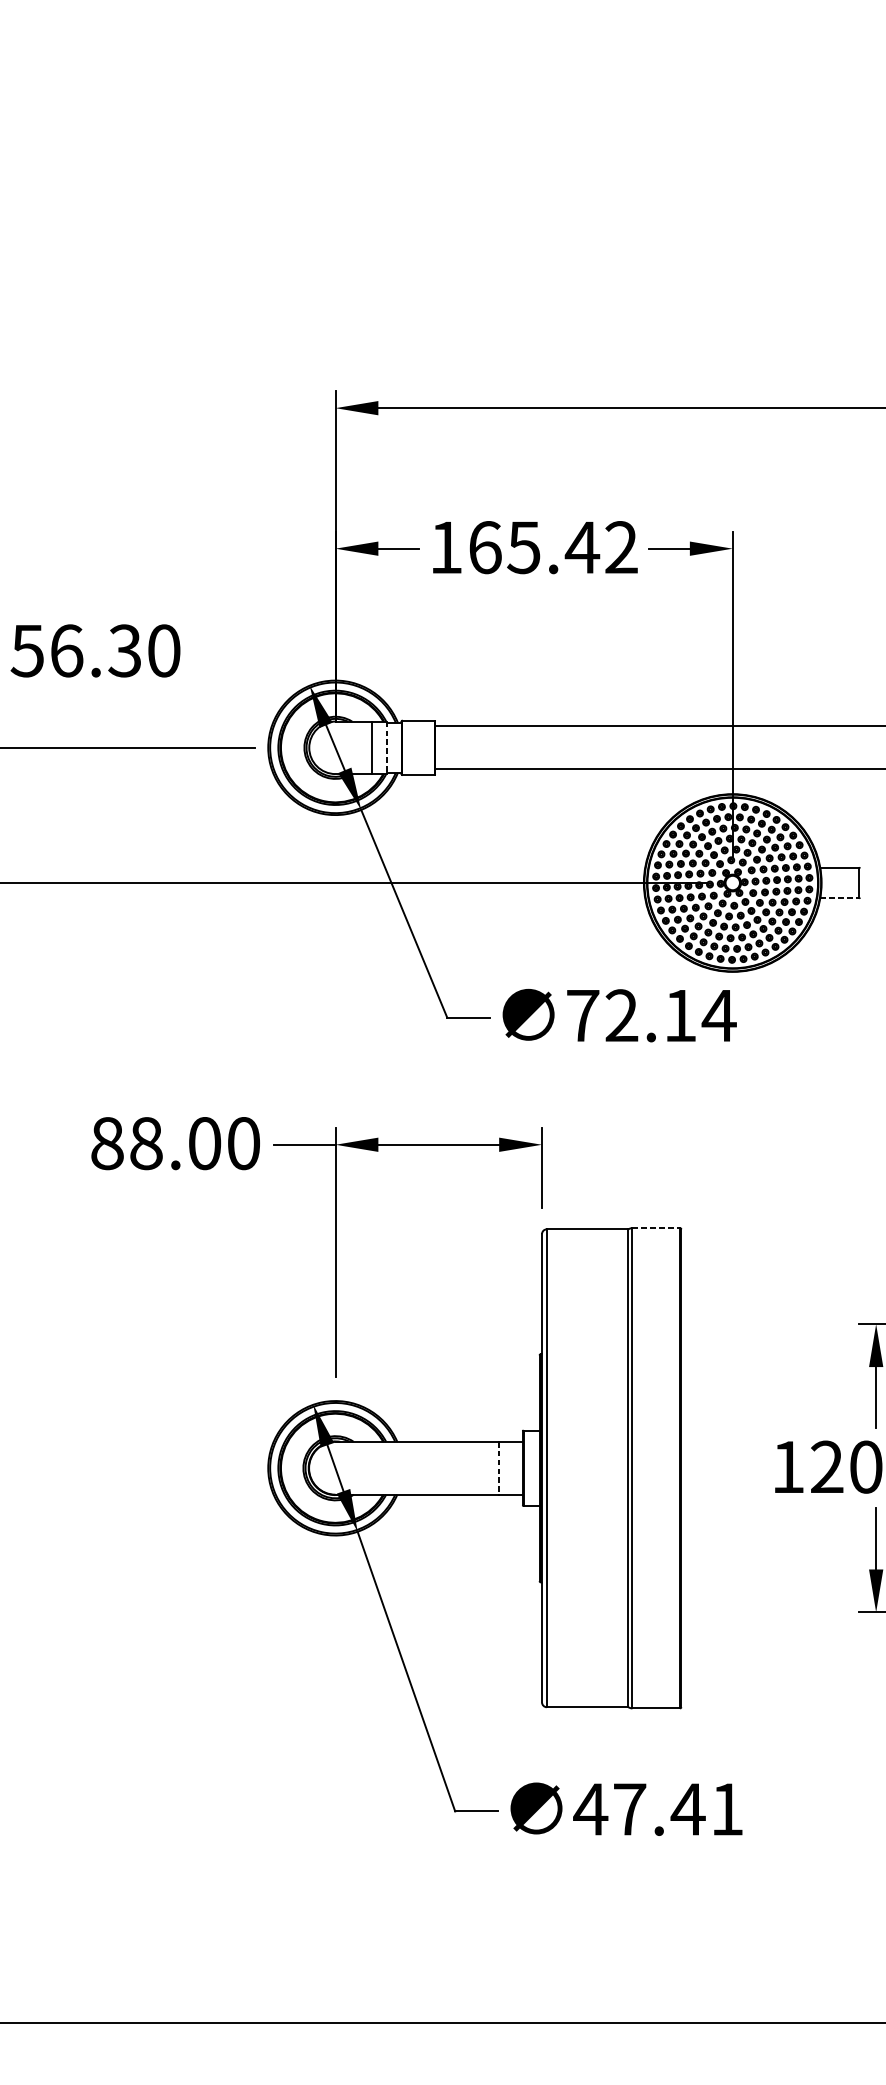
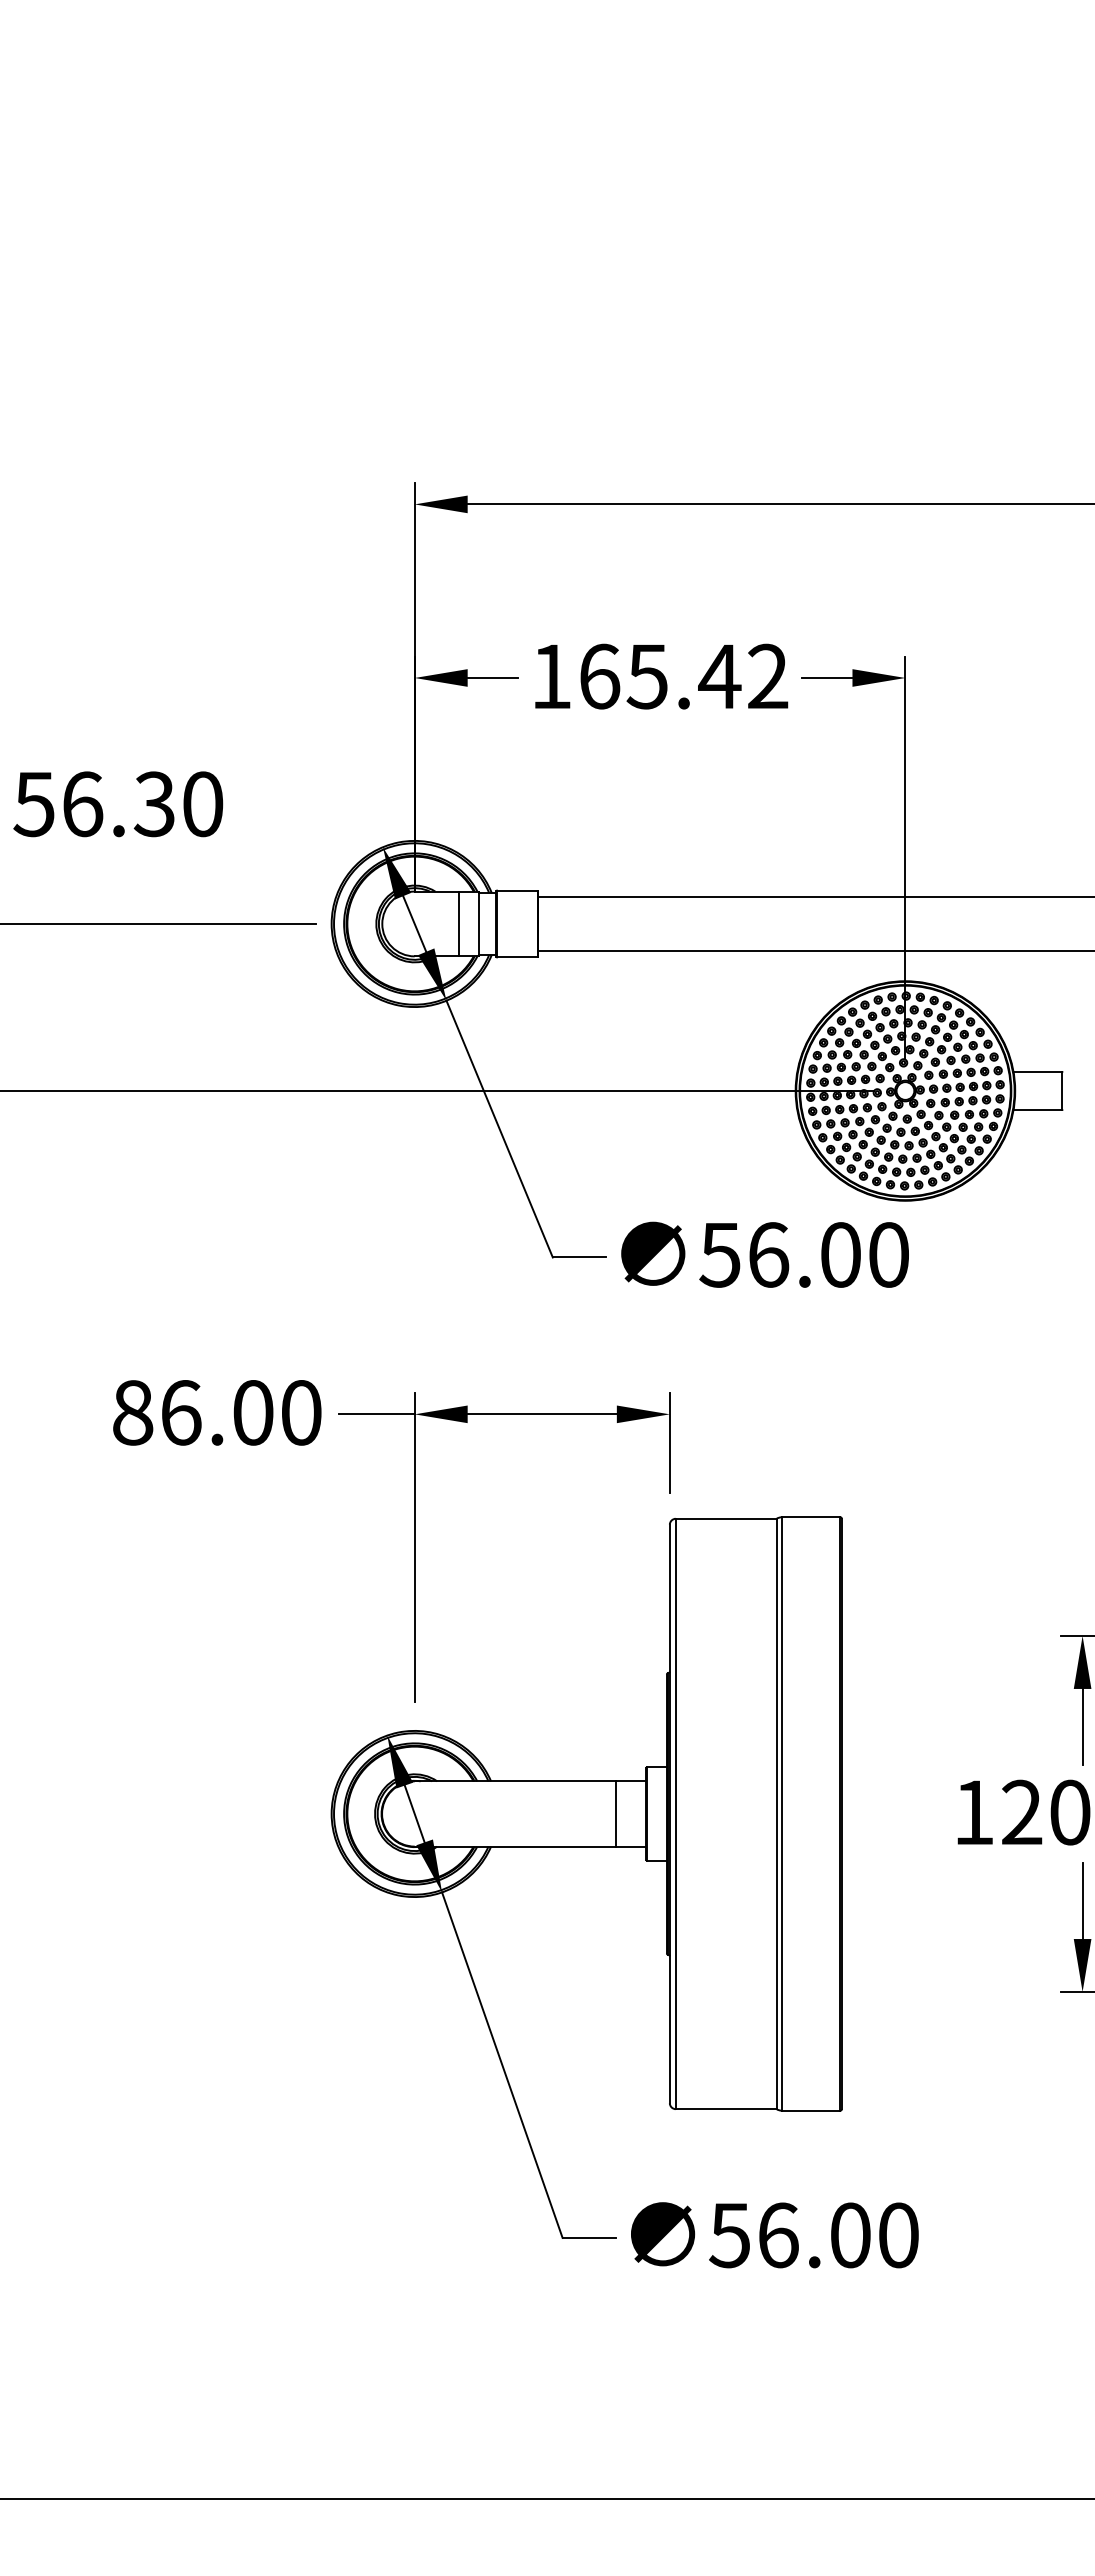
line: (387, 748) -> (478, 924), dashed -> solid
line: (840, 898) -> (1038, 1109), dashed -> solid
text: (651, 1015) -> (804, 1254), 72.14 -> 56.00
text: (146, 1143) -> (181, 1412), 88.00 -> 86.00
line: (656, 1228) -> (811, 1517), dashed -> solid
line: (498, 1467) -> (616, 1813), dashed -> solid
text: (658, 1809) -> (813, 2235), 47.41 -> 56.00

